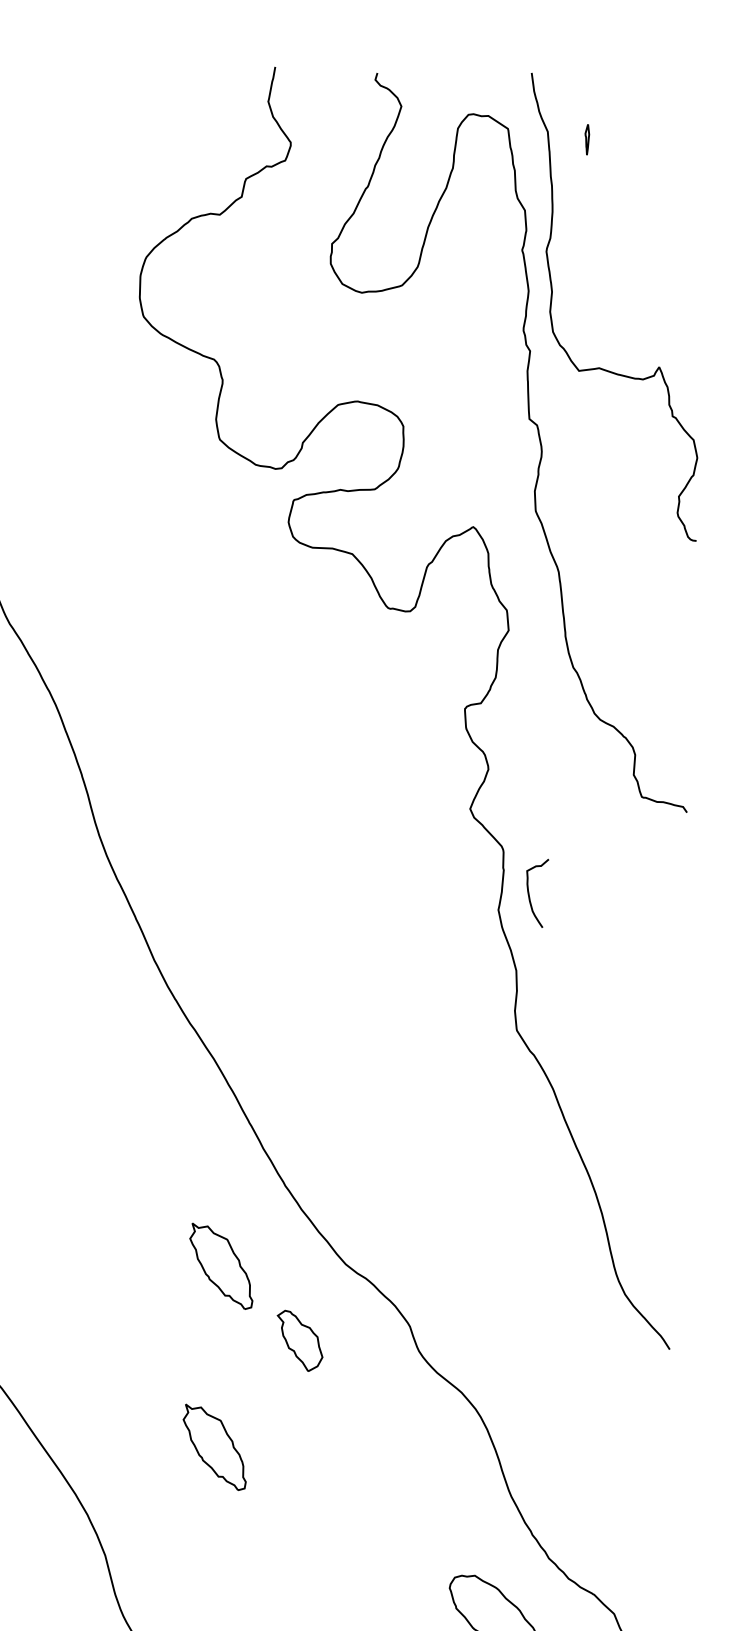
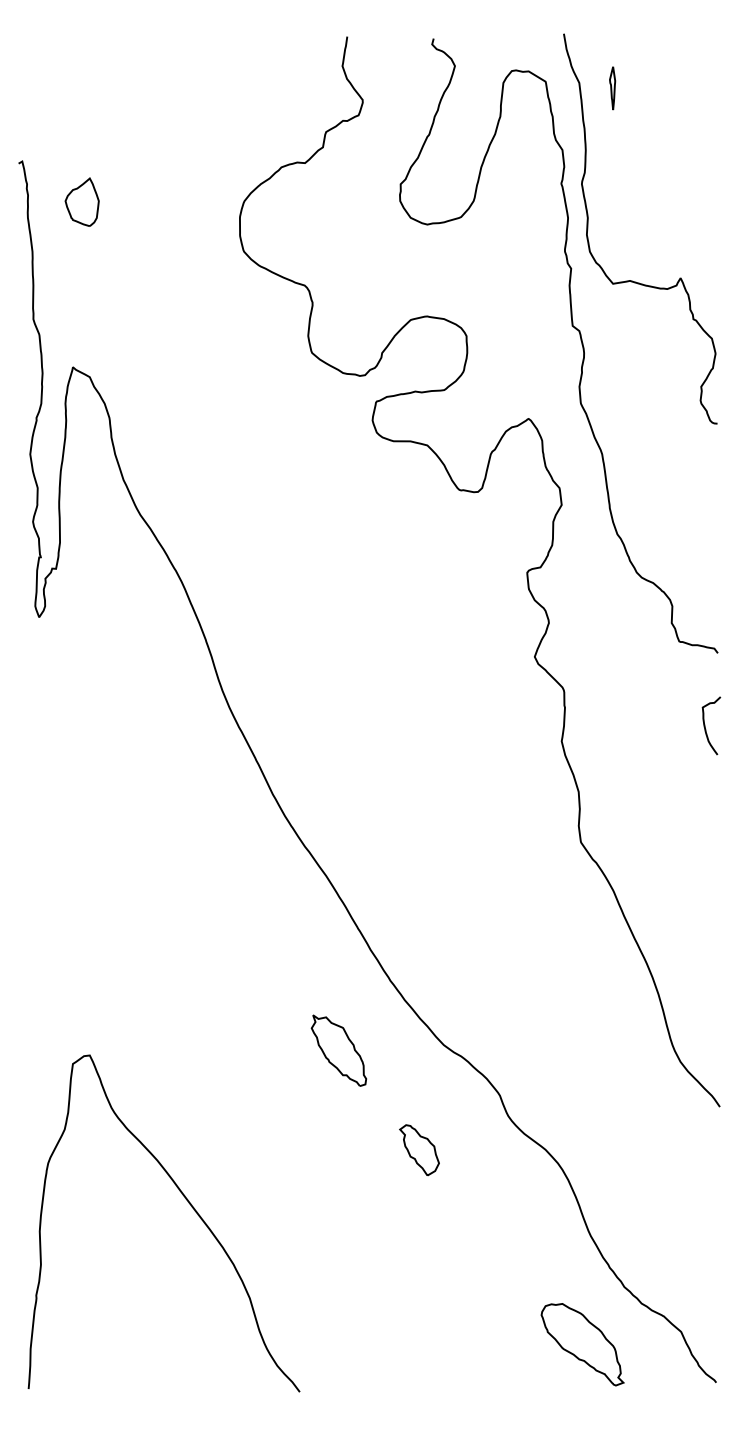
part: (586, 139) -> (612, 88), size x1.67
curve: (529, 892) -> (705, 725), moved
part: (299, 1341) -> (419, 1150), moved
part: (214, 1447) -> (338, 1203), removed

